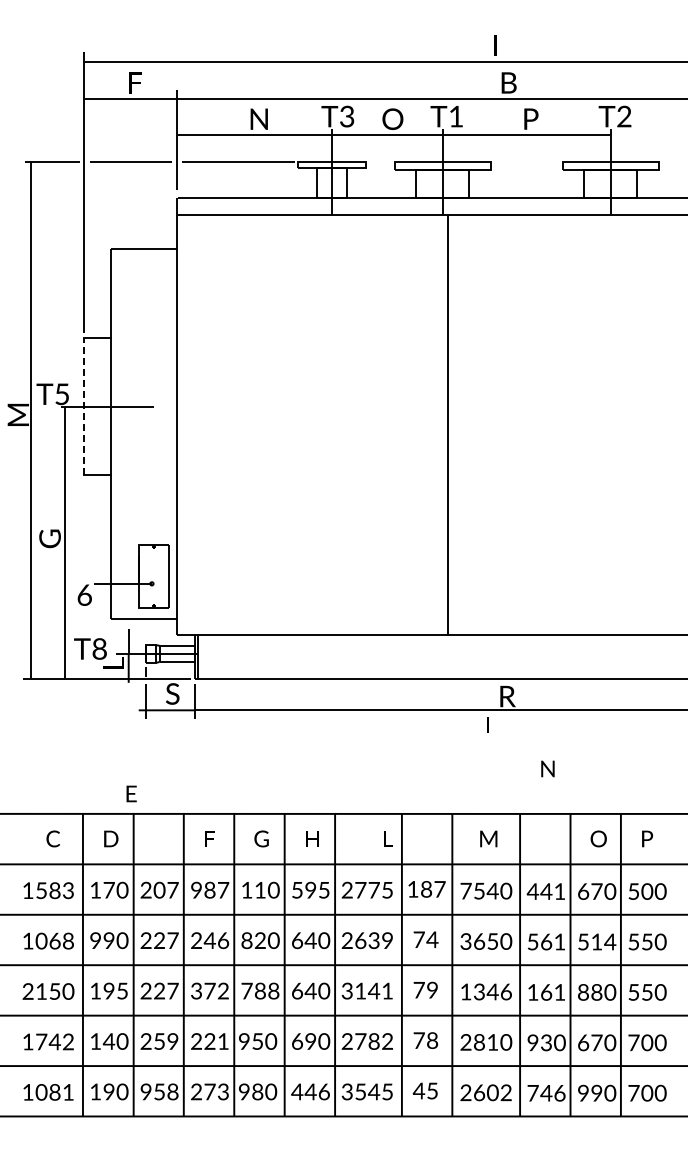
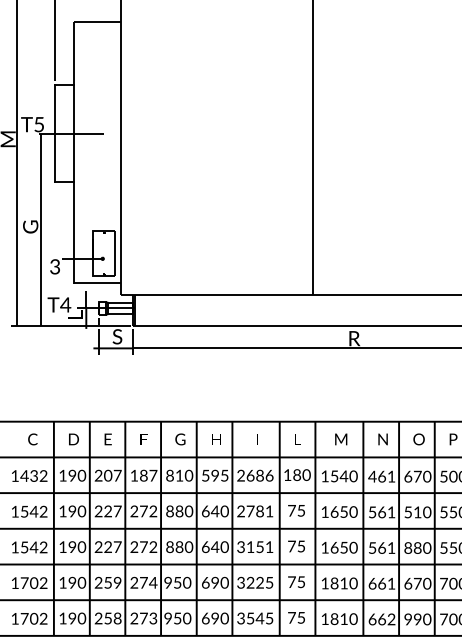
line: (84, 406) -> (55, 133), dashed -> solid
text: (84, 594) -> (55, 266), 6 -> 3
text: (99, 648) -> (65, 304), T8 -> T4
text: (487, 724) -> (256, 439), moved
text: (547, 768) -> (382, 439), moved
text: (131, 793) -> (108, 439), moved
text: (388, 838) -> (297, 439), moved
text: (108, 889) -> (72, 475), 170 -> 190
text: (196, 889) -> (134, 475), 987 -> 187
text: (246, 889) -> (169, 475), 110 -> 810
text: (374, 889) -> (260, 475), 2775 -> 2686
text: (439, 889) -> (306, 475), 187 -> 180
text: (54, 890) -> (33, 475), 1583 -> 1432
text: (465, 890) -> (324, 475), 7540 -> 1540
text: (546, 891) -> (382, 476), 441 -> 461
text: (432, 939) -> (301, 510), 74 -> 75
text: (54, 940) -> (33, 511), 1068 -> 1542
text: (95, 940) -> (62, 511), 990 -> 190
text: (216, 940) -> (148, 511), 246 -> 272
text: (373, 940) -> (259, 511), 2639 -> 2781
text: (259, 941) -> (178, 512), 820 -> 880
text: (465, 941) -> (324, 512), 3650 -> 1650
text: (610, 941) -> (427, 512), 514 -> 510
text: (432, 989) -> (301, 546), 79 -> 75
text: (122, 990) -> (81, 546), 195 -> 190
text: (260, 990) -> (179, 546), 788 -> 880
text: (373, 990) -> (259, 546), 3141 -> 3151
text: (48, 991) -> (29, 547), 2150 -> 1542
text: (493, 991) -> (344, 547), 1346 -> 1650
text: (533, 992) -> (372, 548), 161 -> 561
text: (196, 993) -> (134, 548), 372 -> 272
text: (432, 1040) -> (301, 582), 78 -> 75
text: (54, 1041) -> (33, 582), 1742 -> 1702
text: (108, 1041) -> (72, 582), 140 -> 190
text: (216, 1041) -> (148, 582), 221 -> 274
text: (366, 1041) -> (254, 582), 2782 -> 3225
text: (465, 1042) -> (324, 583), 2810 -> 1810
text: (546, 1042) -> (382, 583), 930 -> 661
text: (418, 1090) -> (291, 617), 45 -> 75
text: (257, 1091) -> (177, 618), 980 -> 950
text: (310, 1091) -> (215, 618), 446 -> 690
text: (54, 1092) -> (33, 618), 1081 -> 1702
text: (145, 1092) -> (98, 618), 958 -> 258
text: (486, 1092) -> (339, 618), 2602 -> 1810
text: (546, 1092) -> (382, 618), 746 -> 662

